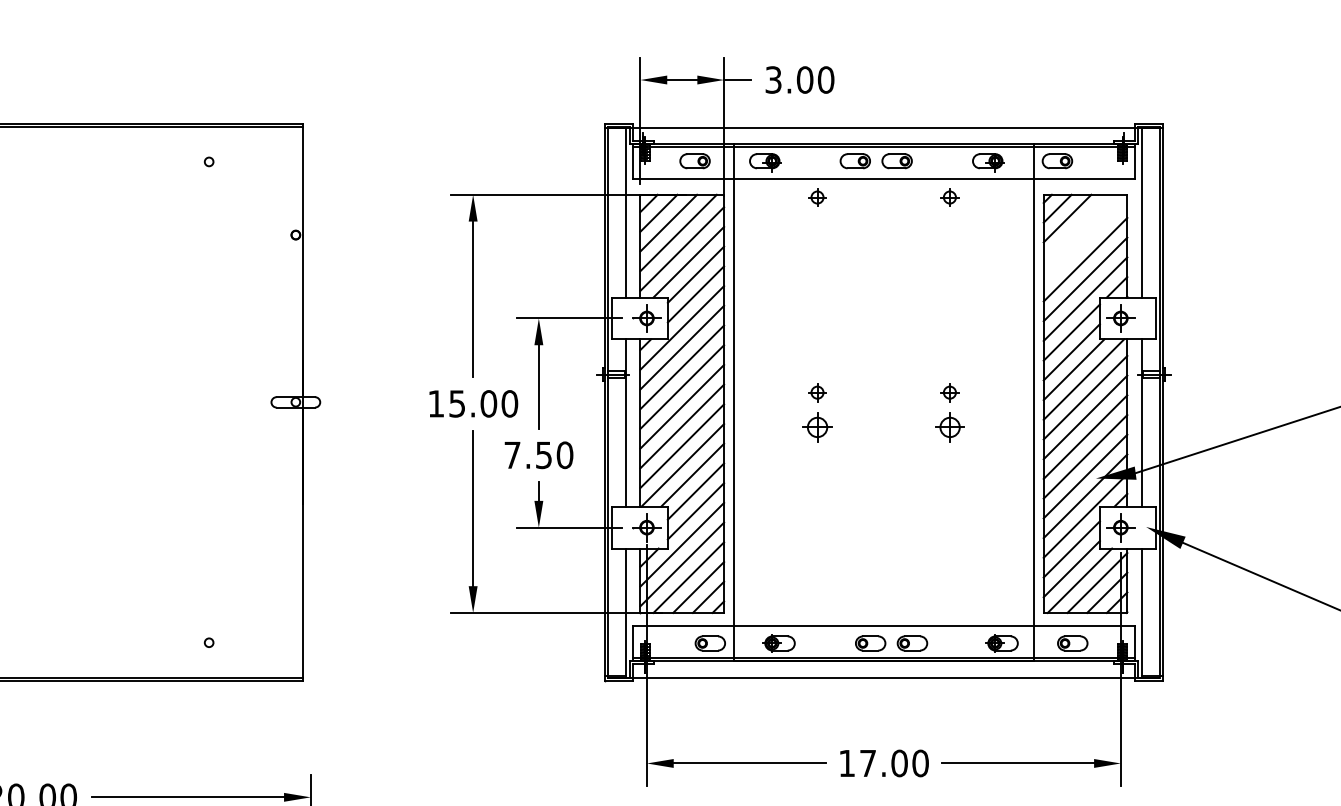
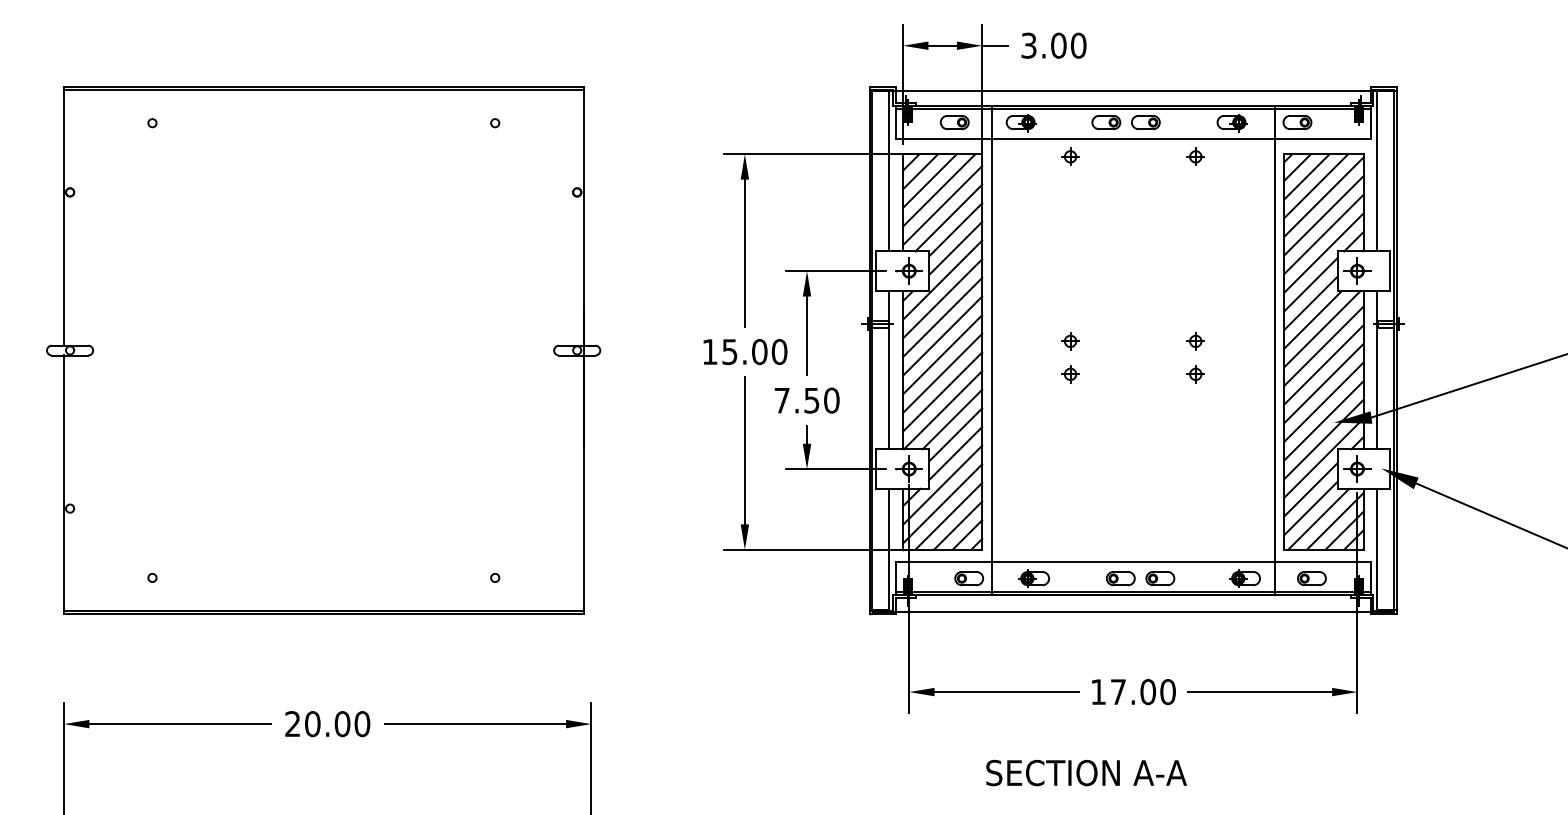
line: (1077, 227) -> (1316, 185), added
line: (1084, 239) -> (1323, 196), added
part: (817, 427) -> (1070, 374), size x0.62
part: (949, 427) -> (1195, 374), size x0.62

